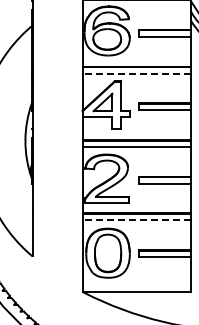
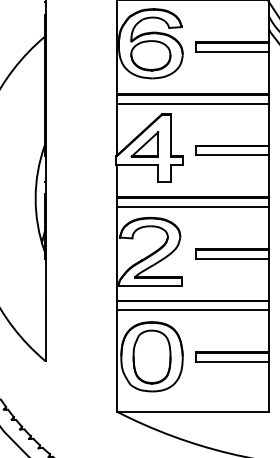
line: (137, 73) -> (193, 103), dashed -> solid
line: (137, 220) -> (193, 310), dashed -> solid

